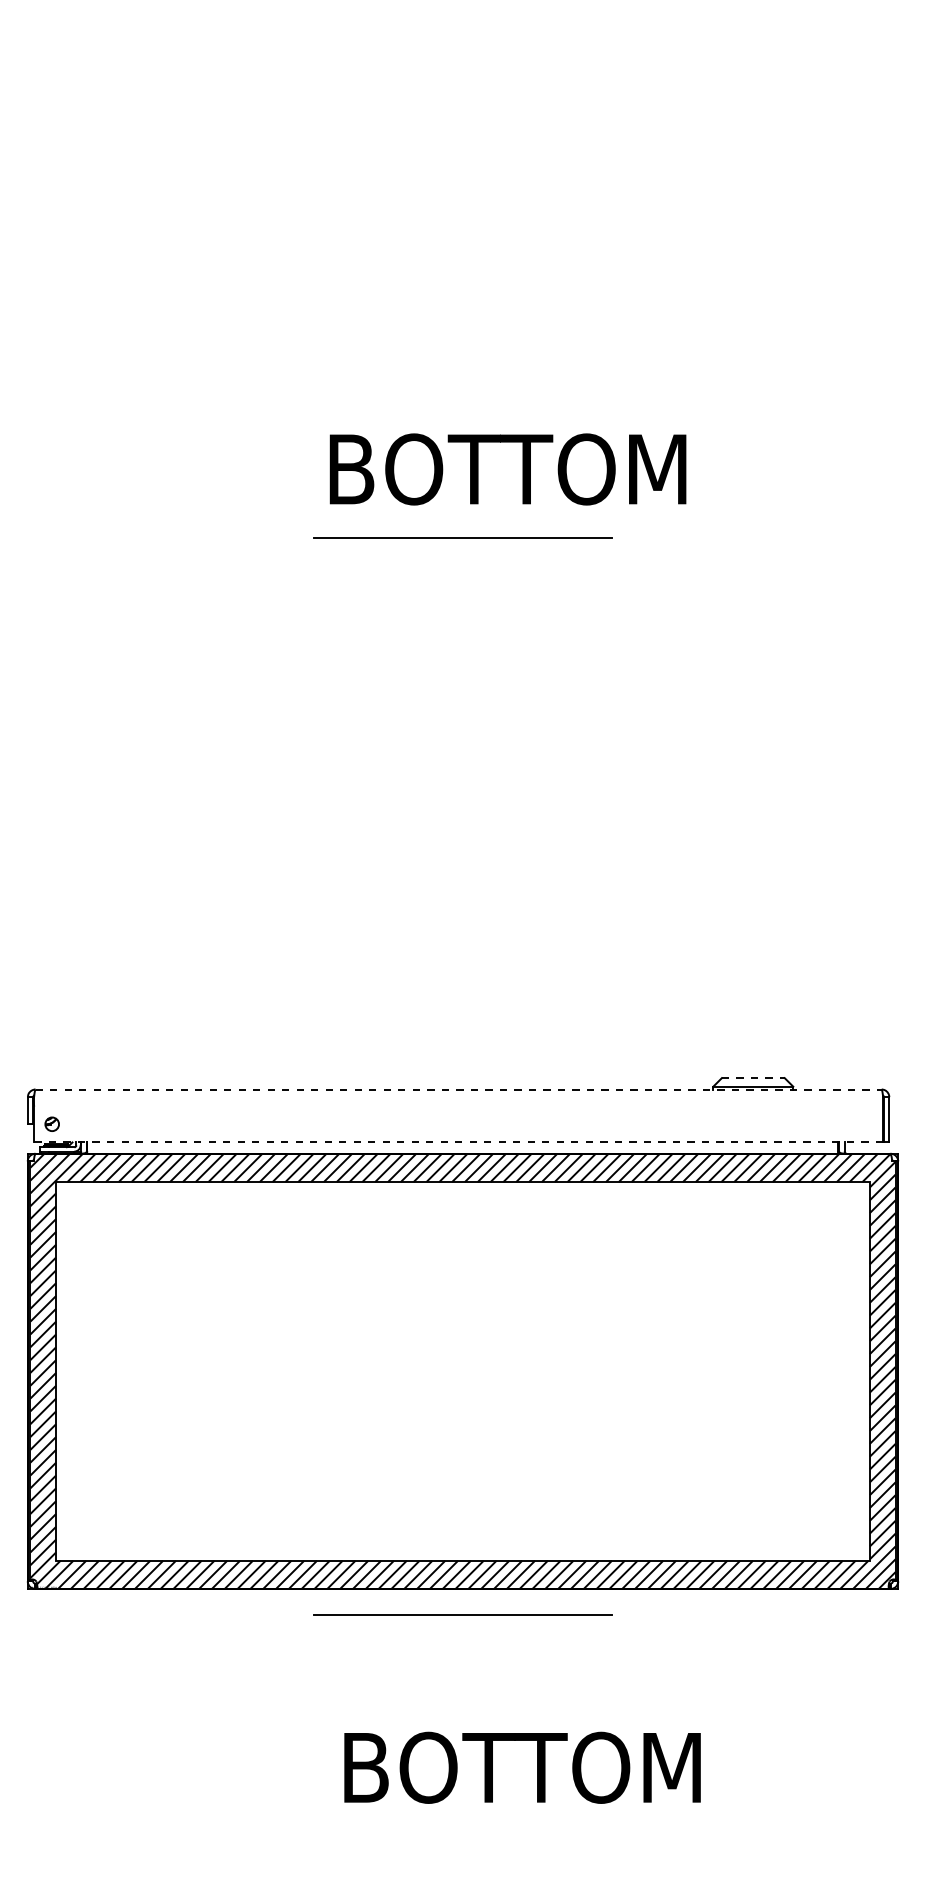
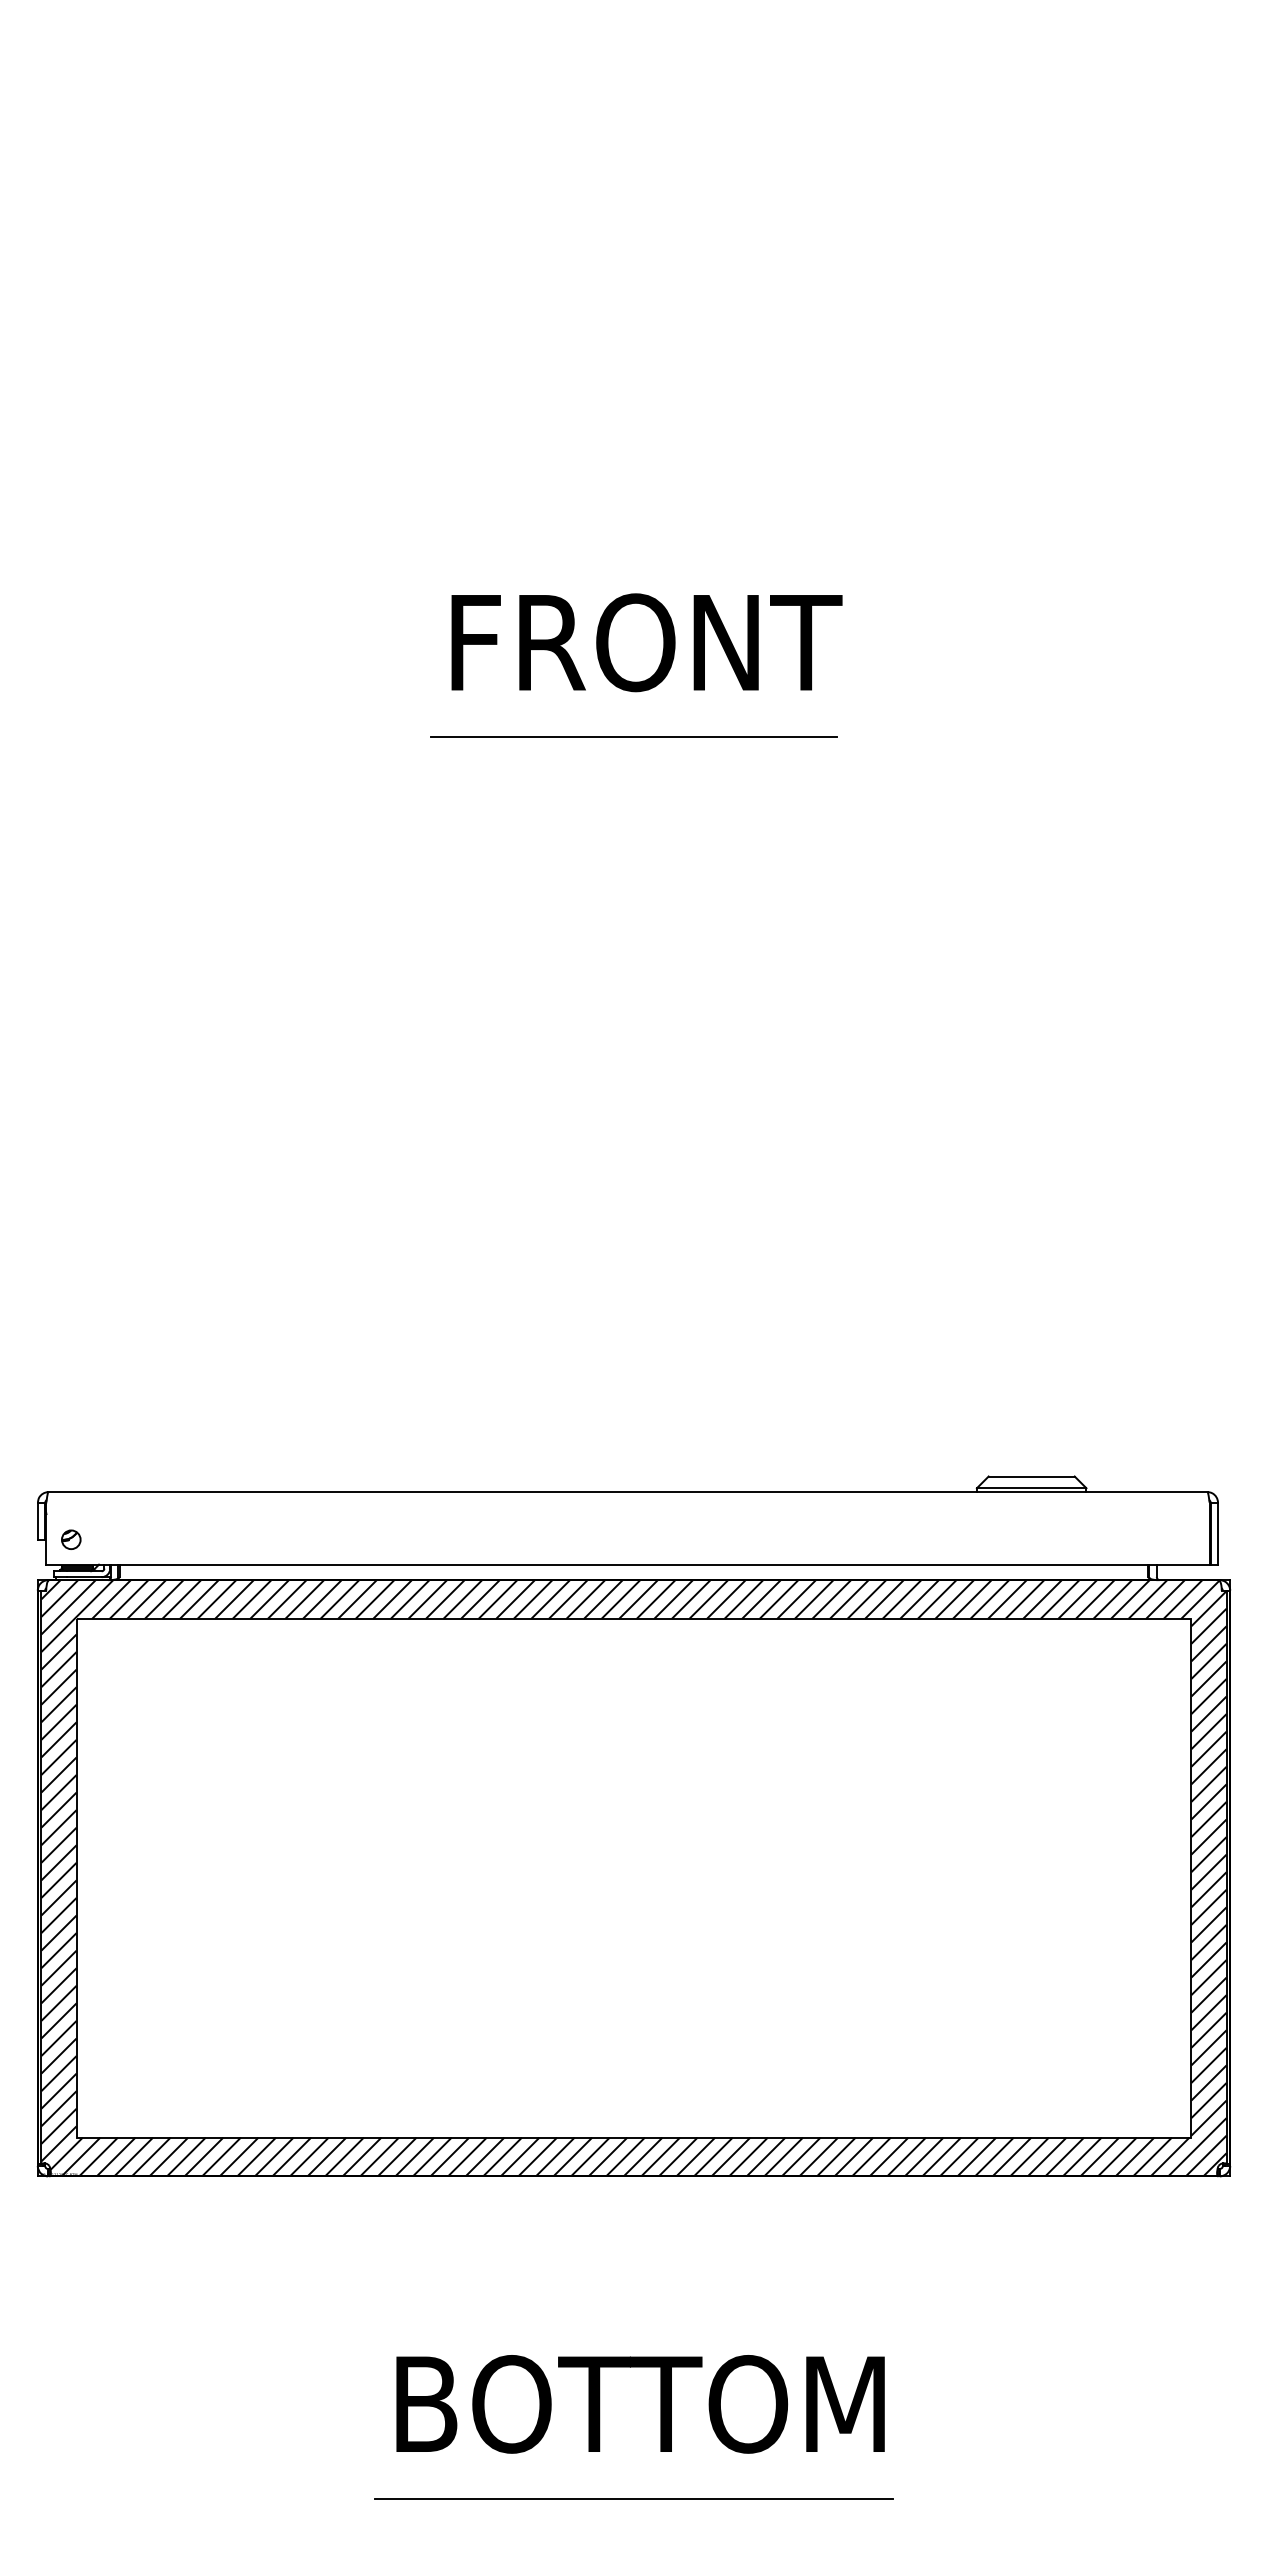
text: (512, 469) -> (701, 642), BOTTOM -> FRONT
line: (753, 1078) -> (1032, 1476), dashed -> solid
line: (458, 1089) -> (628, 1492), dashed -> solid
line: (458, 1142) -> (628, 1564), dashed -> solid
line: (462, 1614) -> (633, 2211), removed
text: (522, 1767) -> (640, 2404), moved
line: (462, 1824) -> (633, 2498), added

